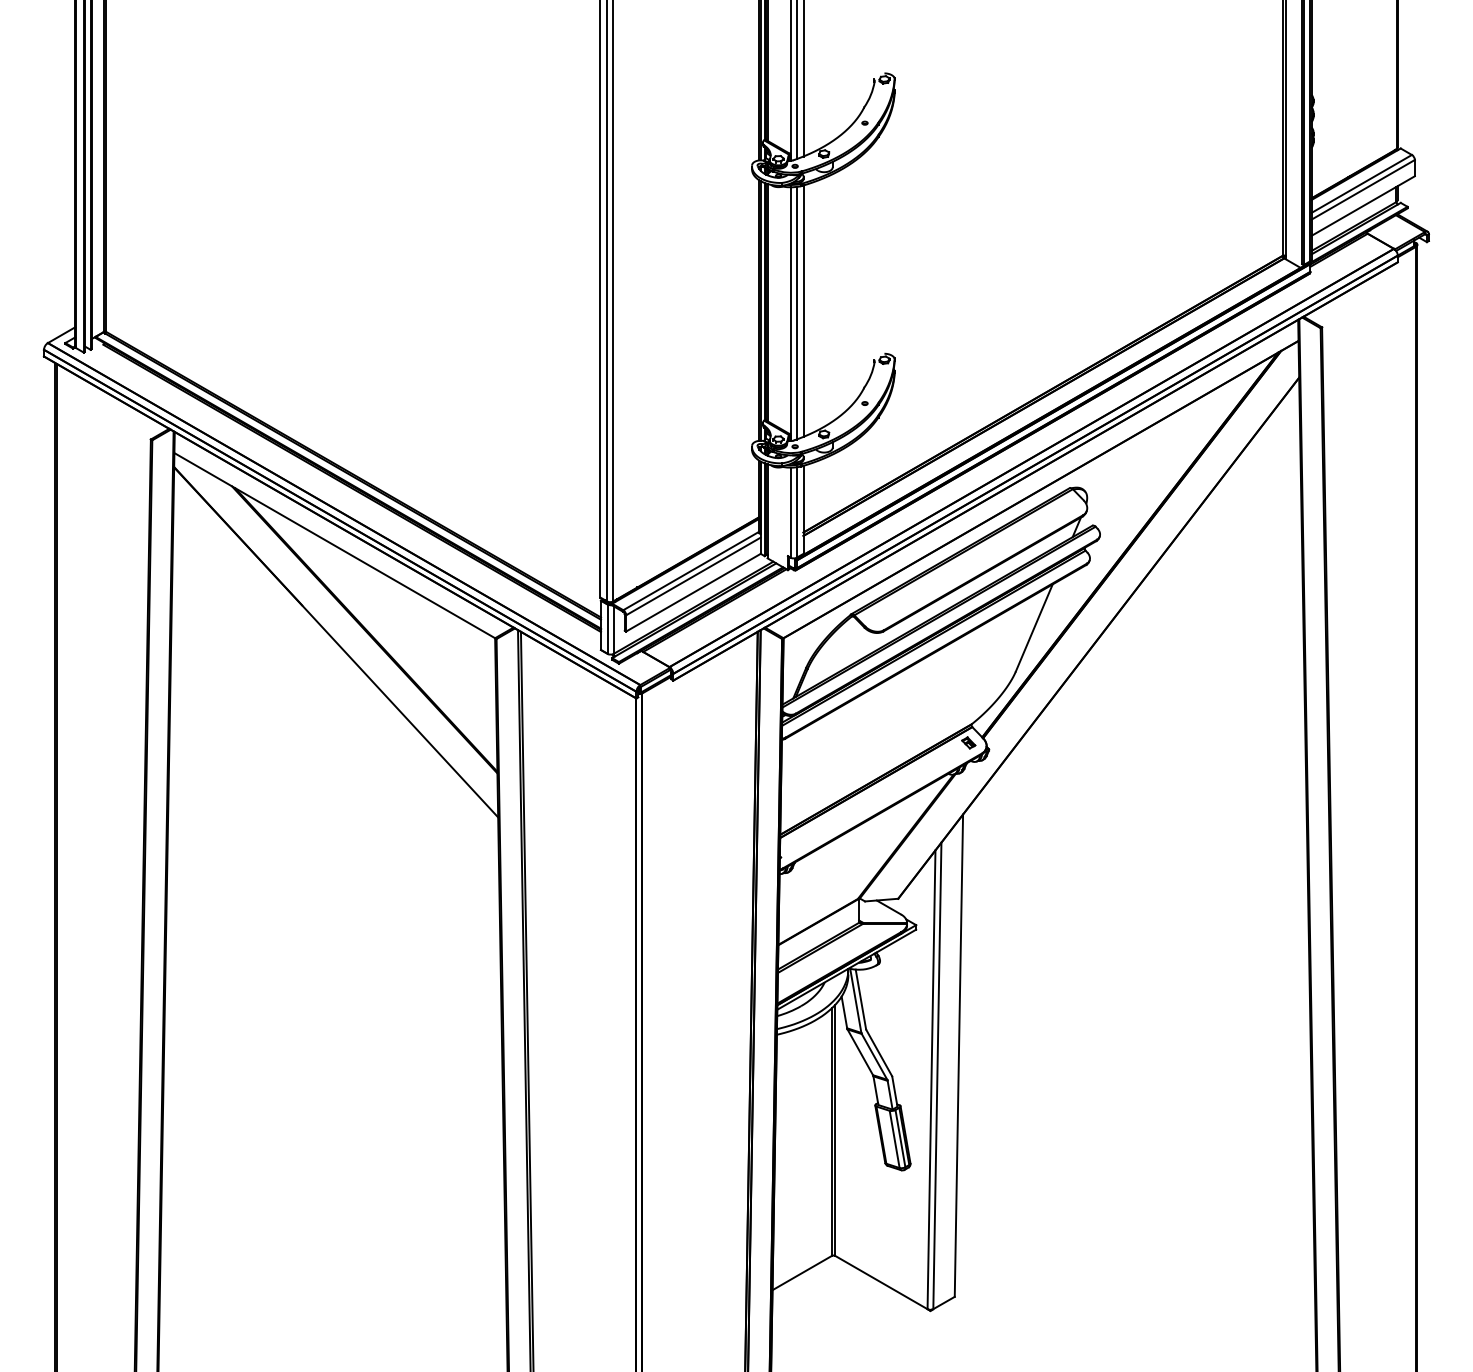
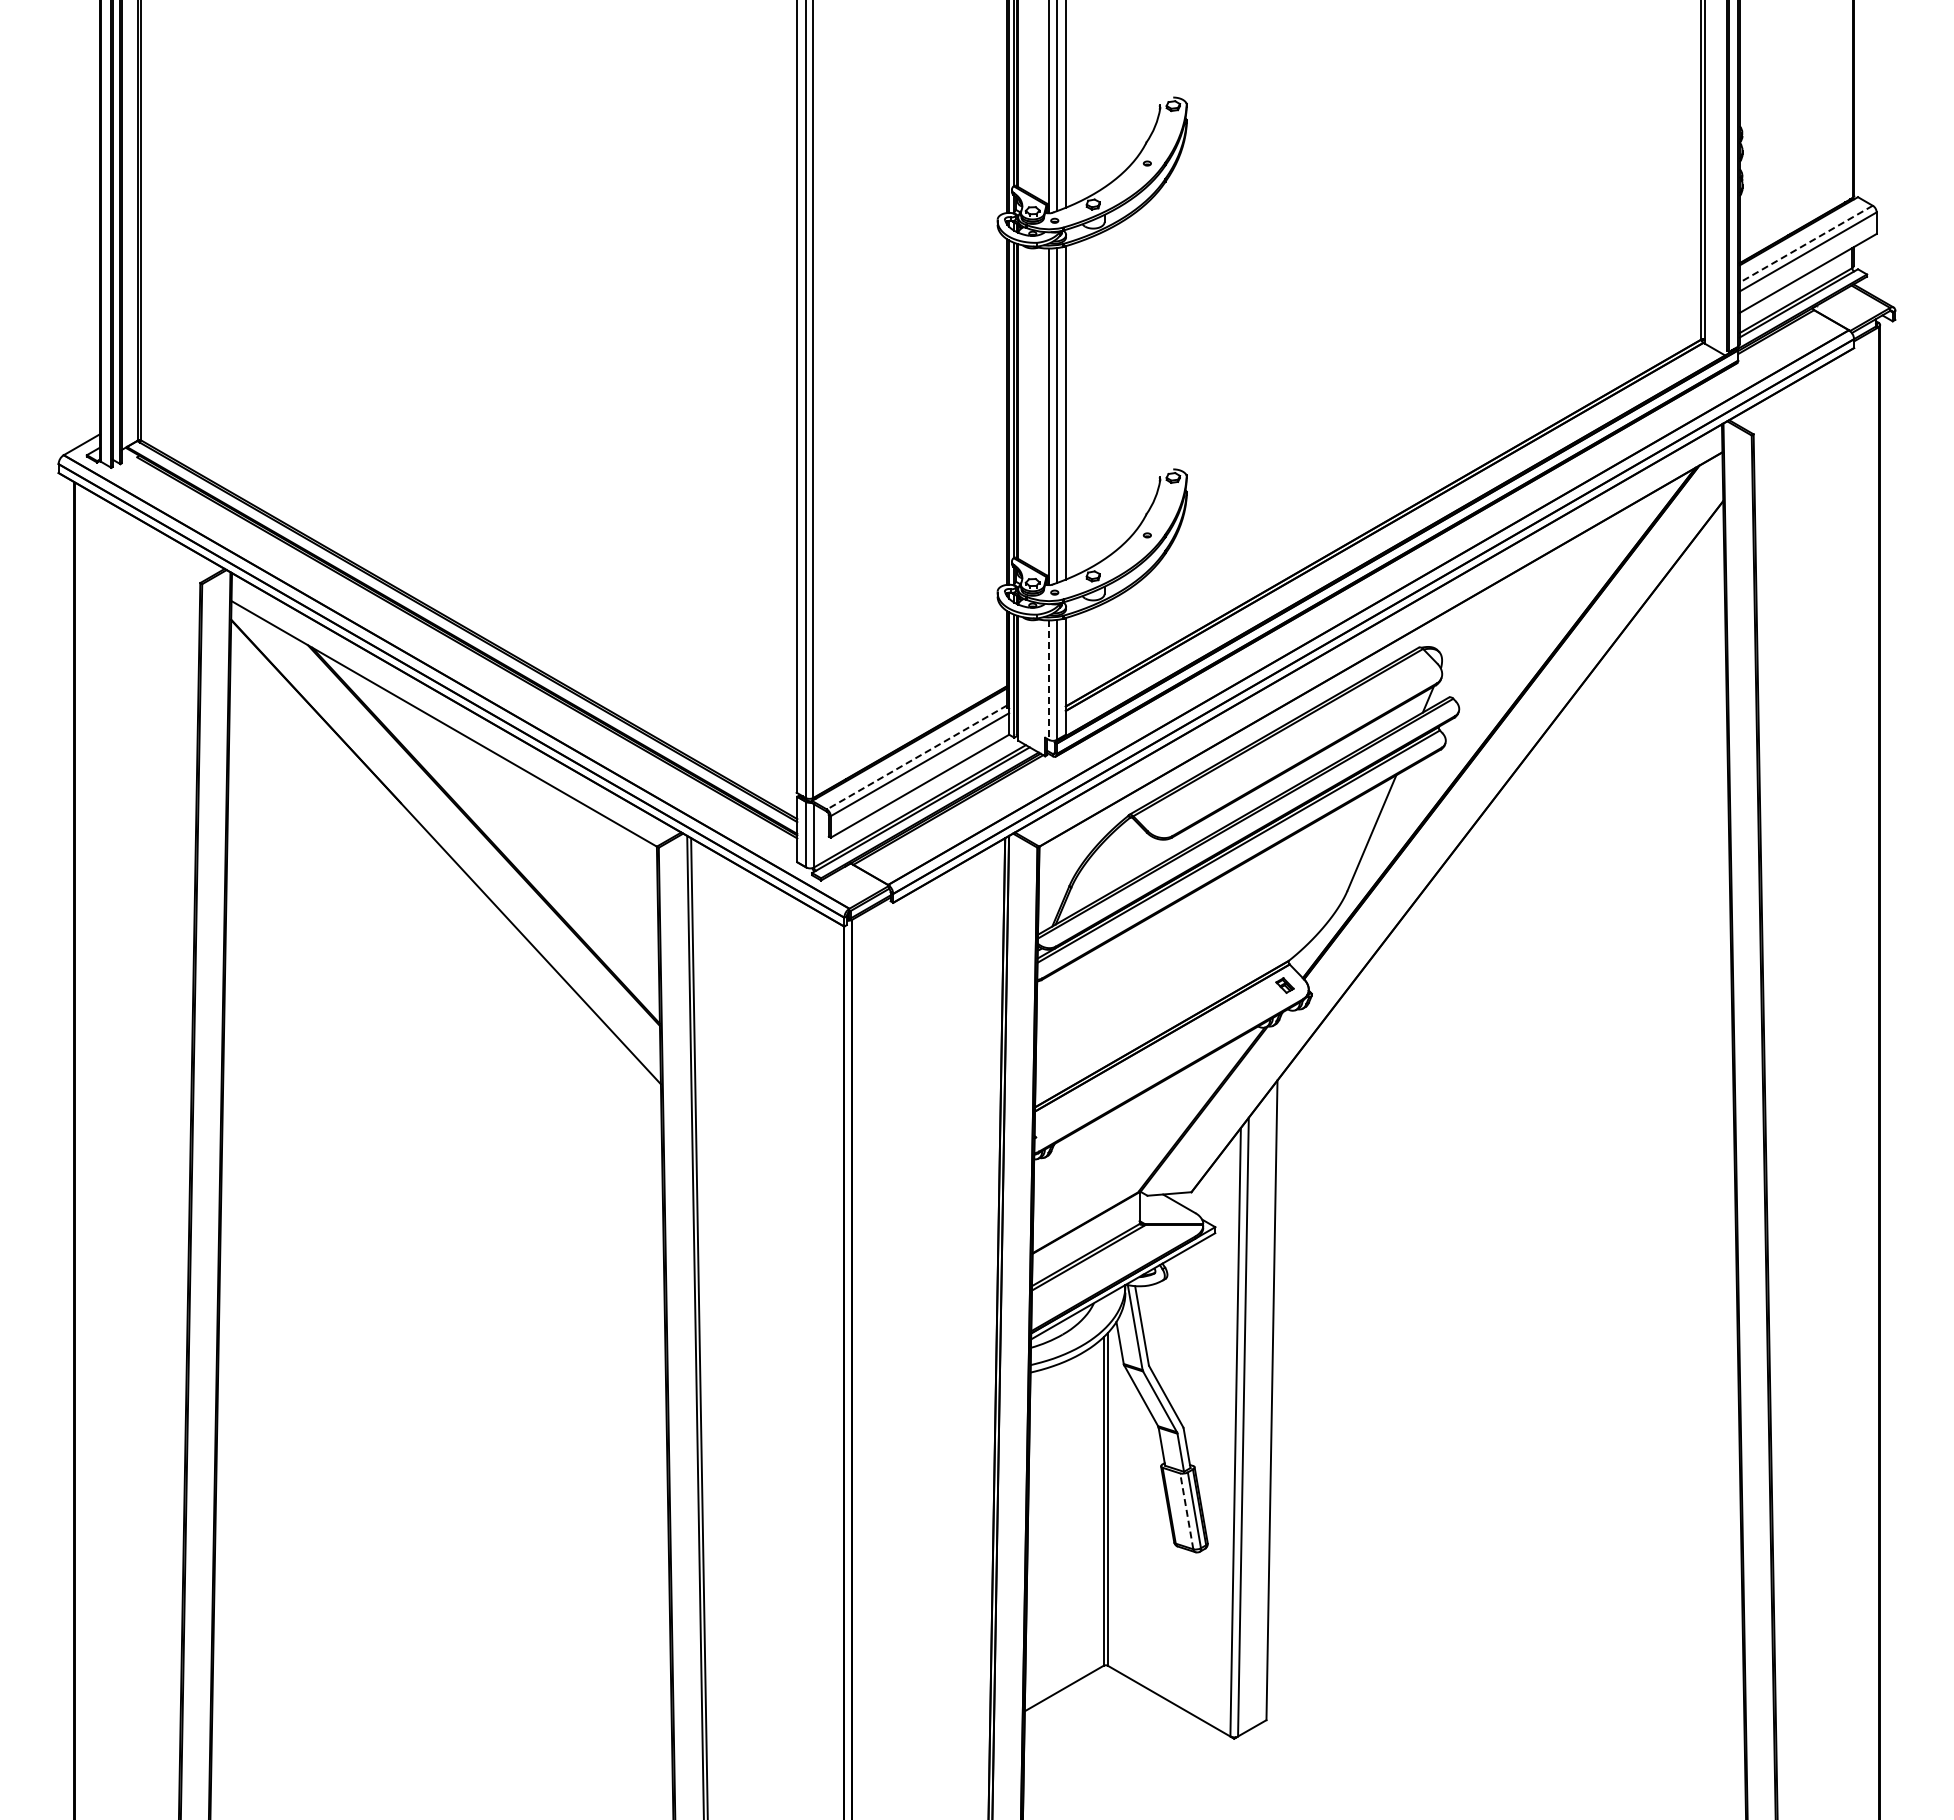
line: (1361, 184) -> (1806, 244), solid -> dashed
line: (791, 512) -> (1049, 680), solid -> dashed
line: (690, 571) -> (916, 757), solid -> dashed
line: (894, 1138) -> (1186, 1510), solid -> dashed

